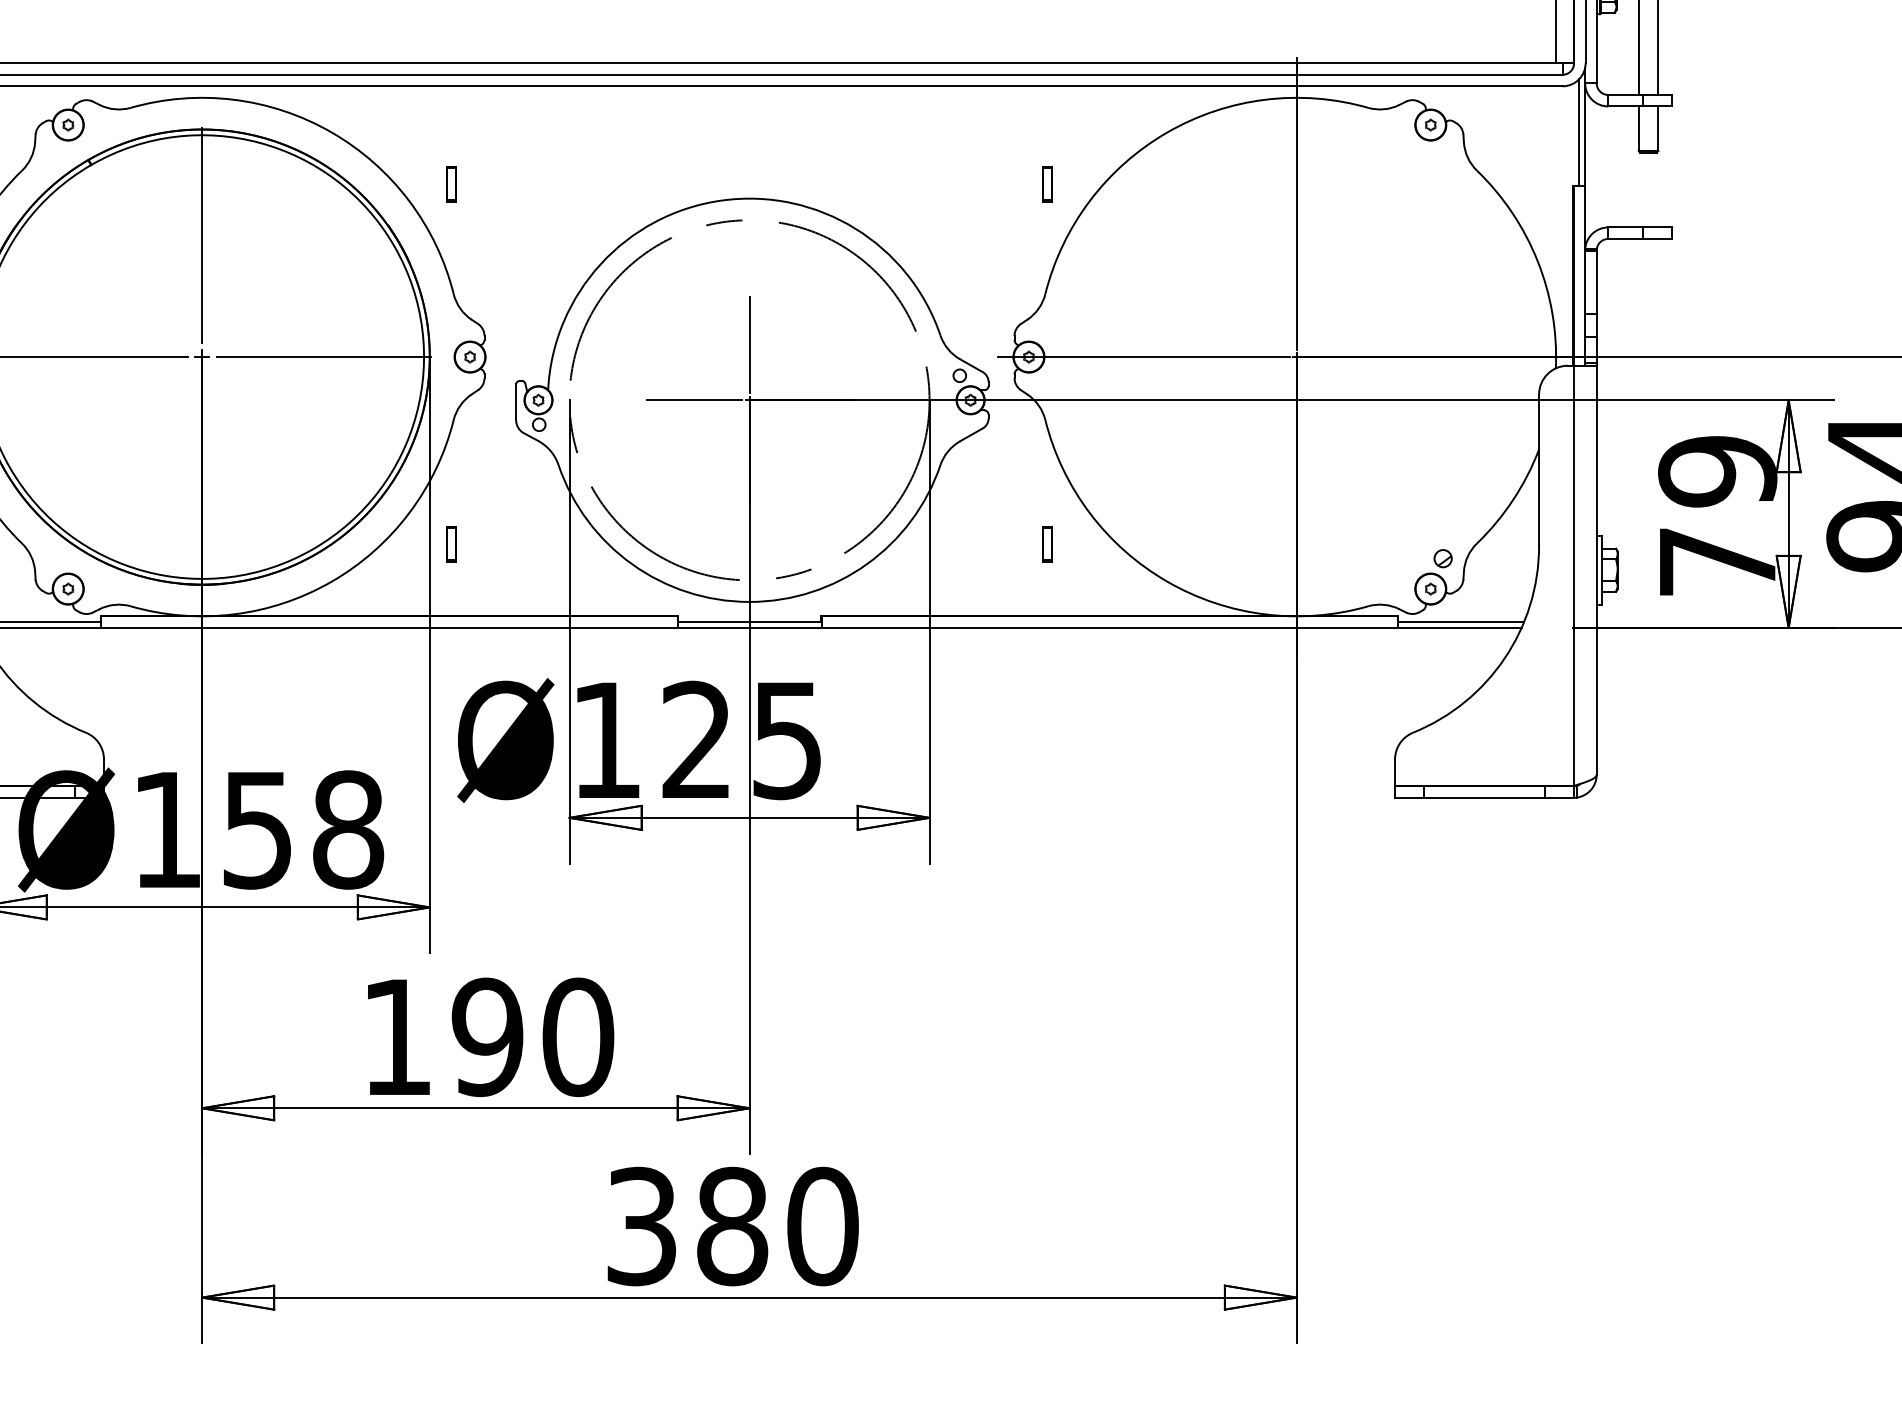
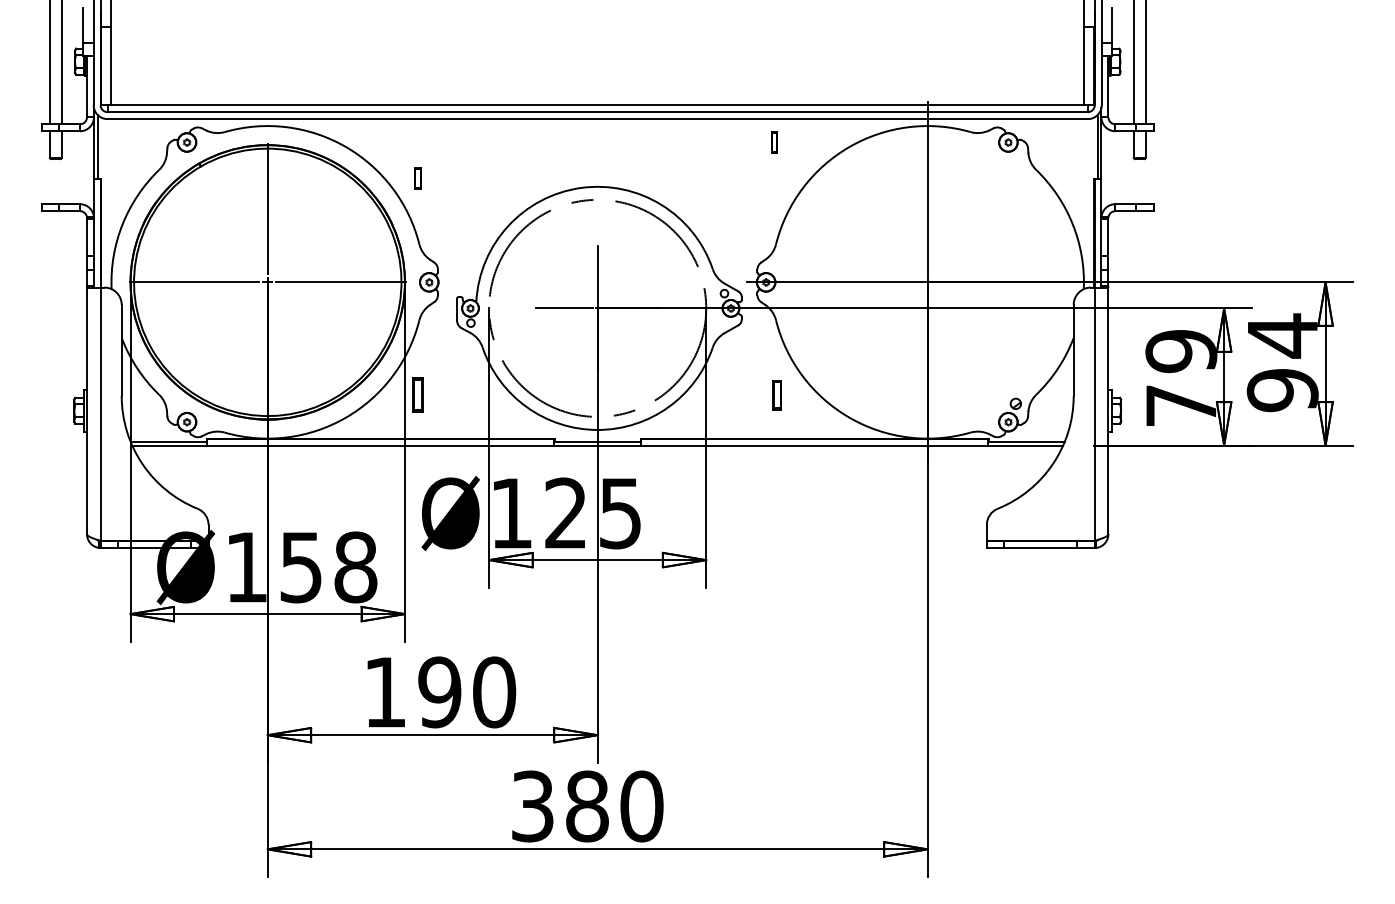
part: (1047, 184) -> (774, 142), moved
part: (450, 544) -> (417, 395), size x1.6
part: (1047, 544) -> (777, 395), size x1.4

